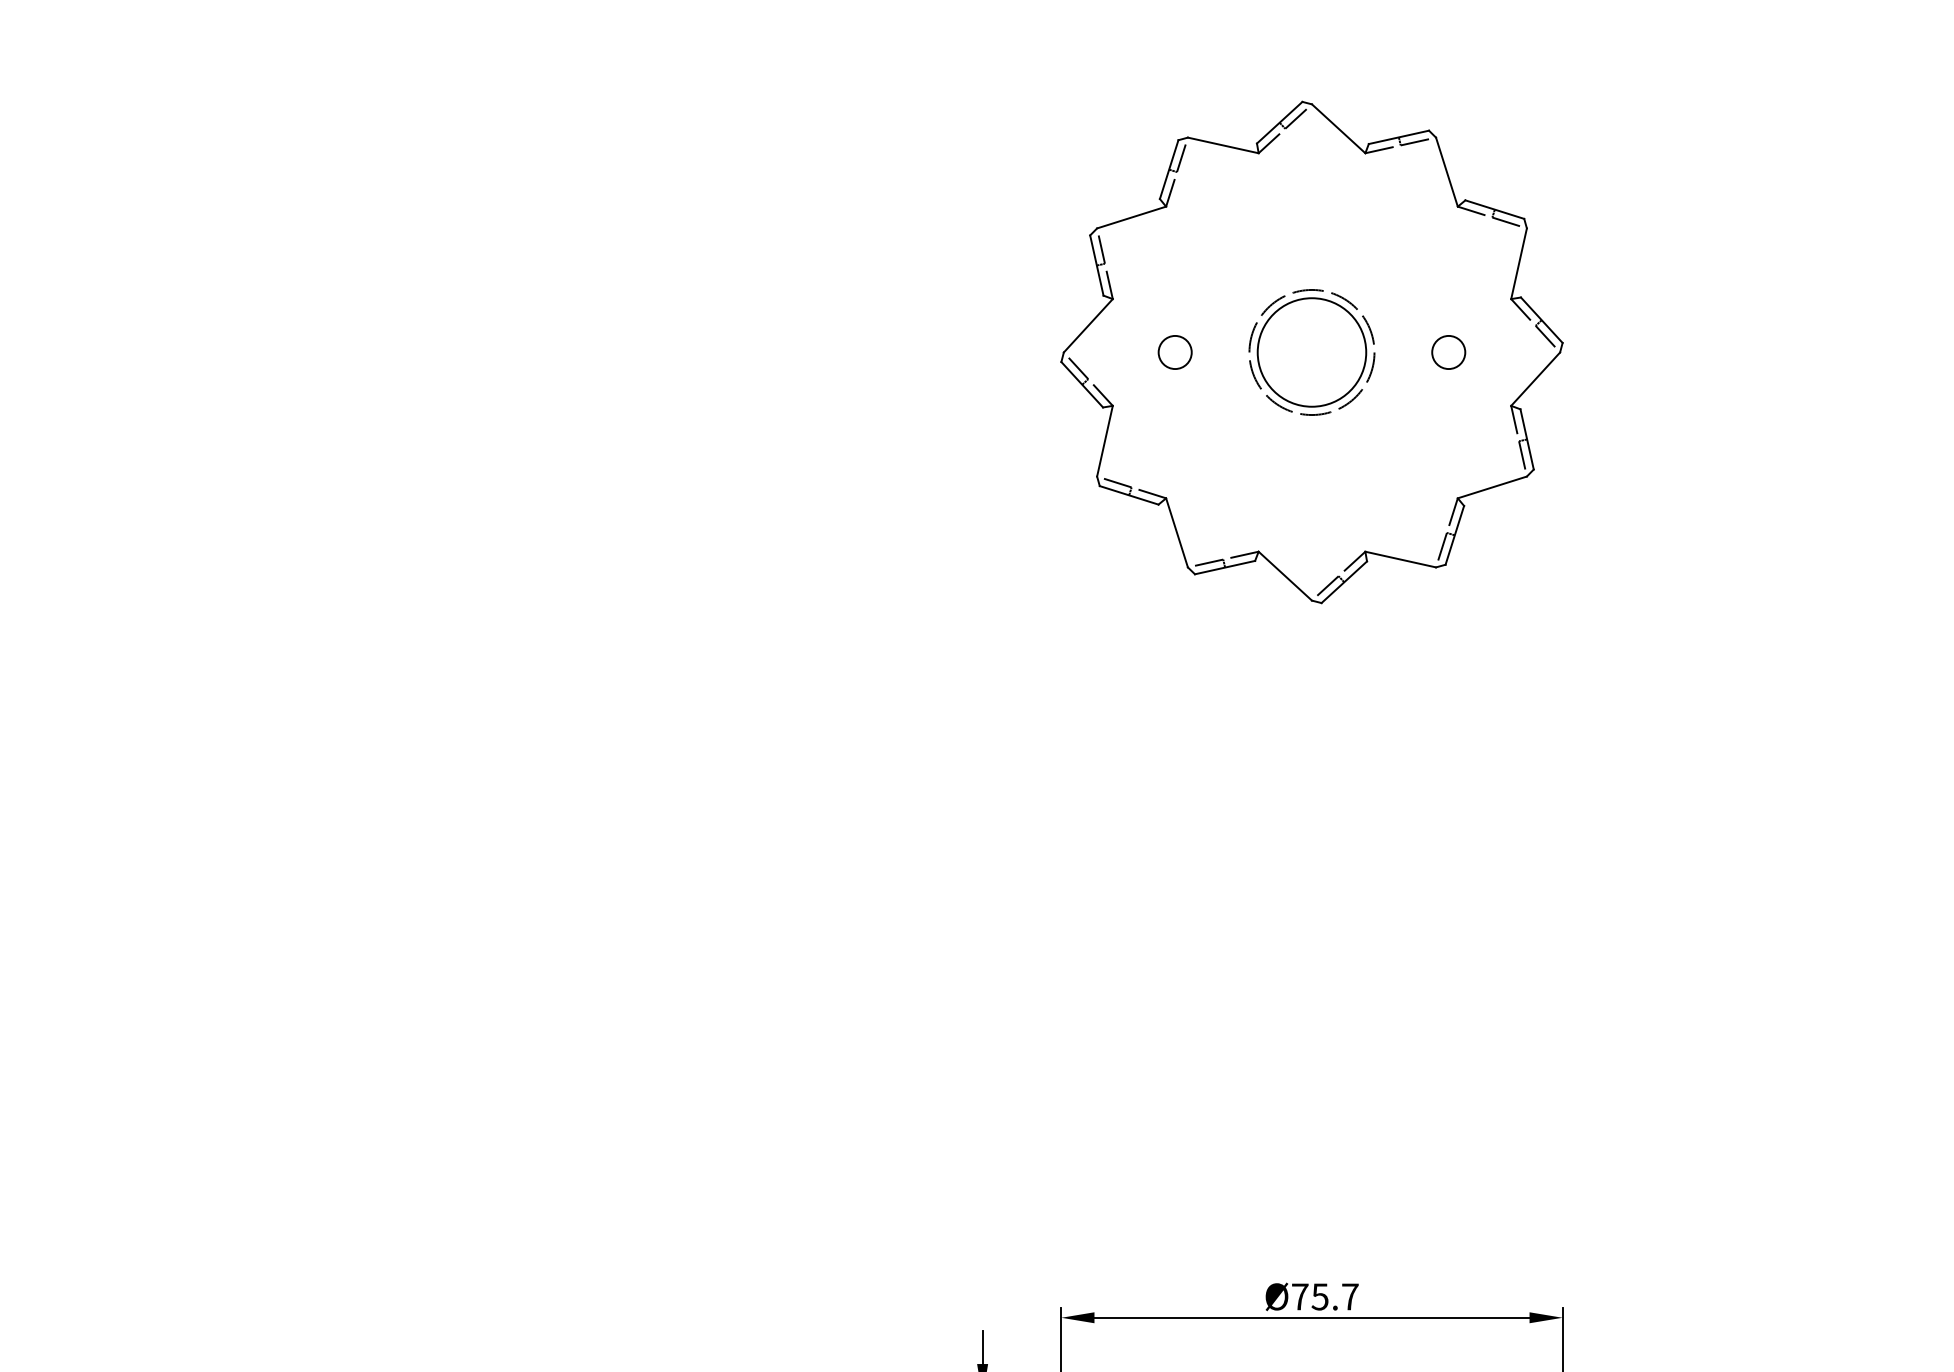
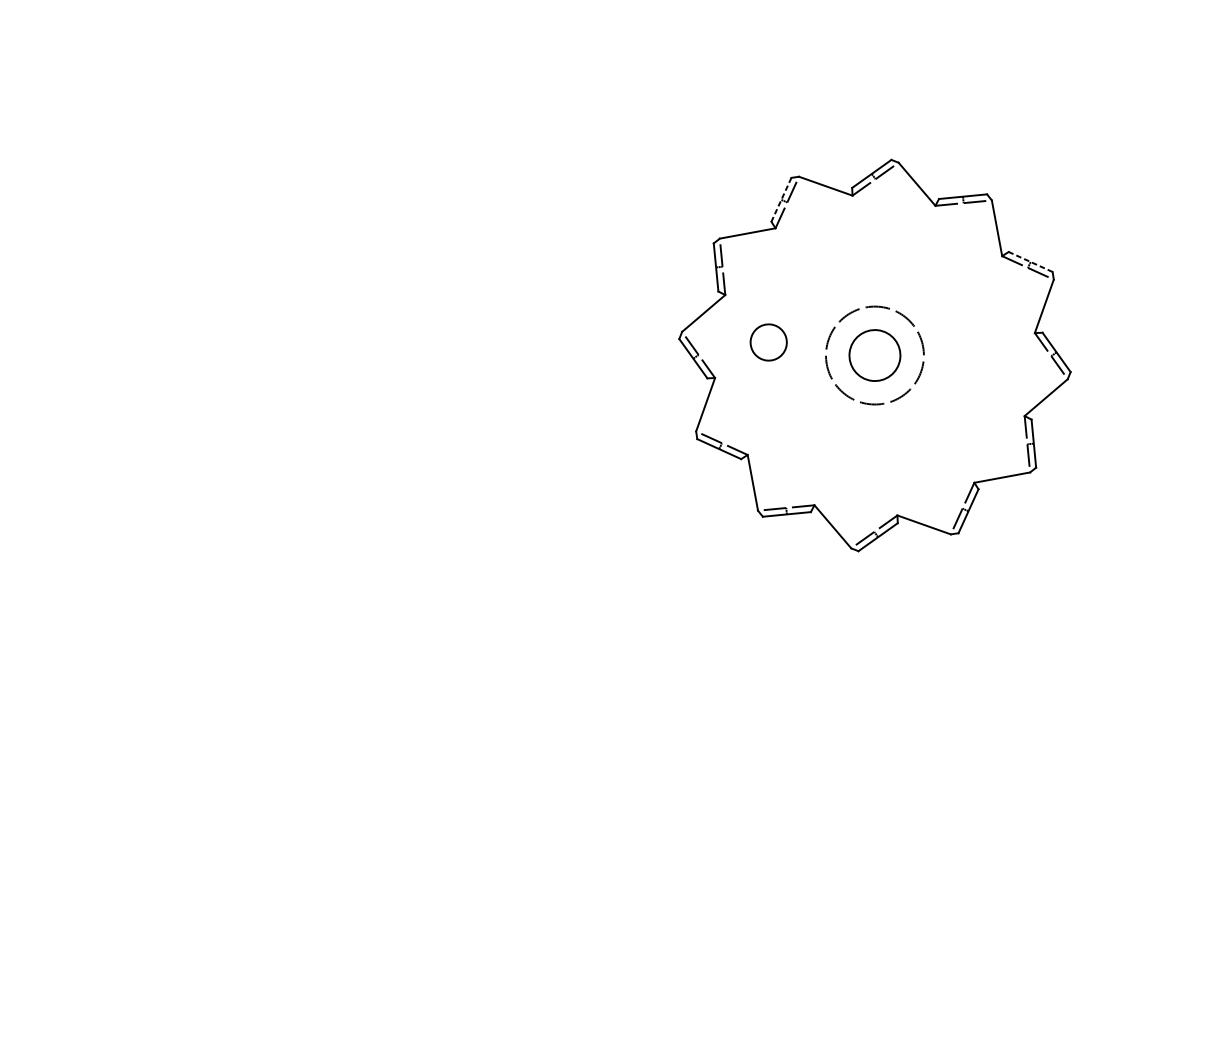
line: (1169, 169) -> (781, 199), solid -> dashed
line: (1494, 209) -> (1030, 261), solid -> dashed
circle: (1174, 352) -> (768, 342), size x1.4
circle: (1311, 352) -> (874, 355), size x0.6
circle: (1448, 352) -> (981, 368), removed

